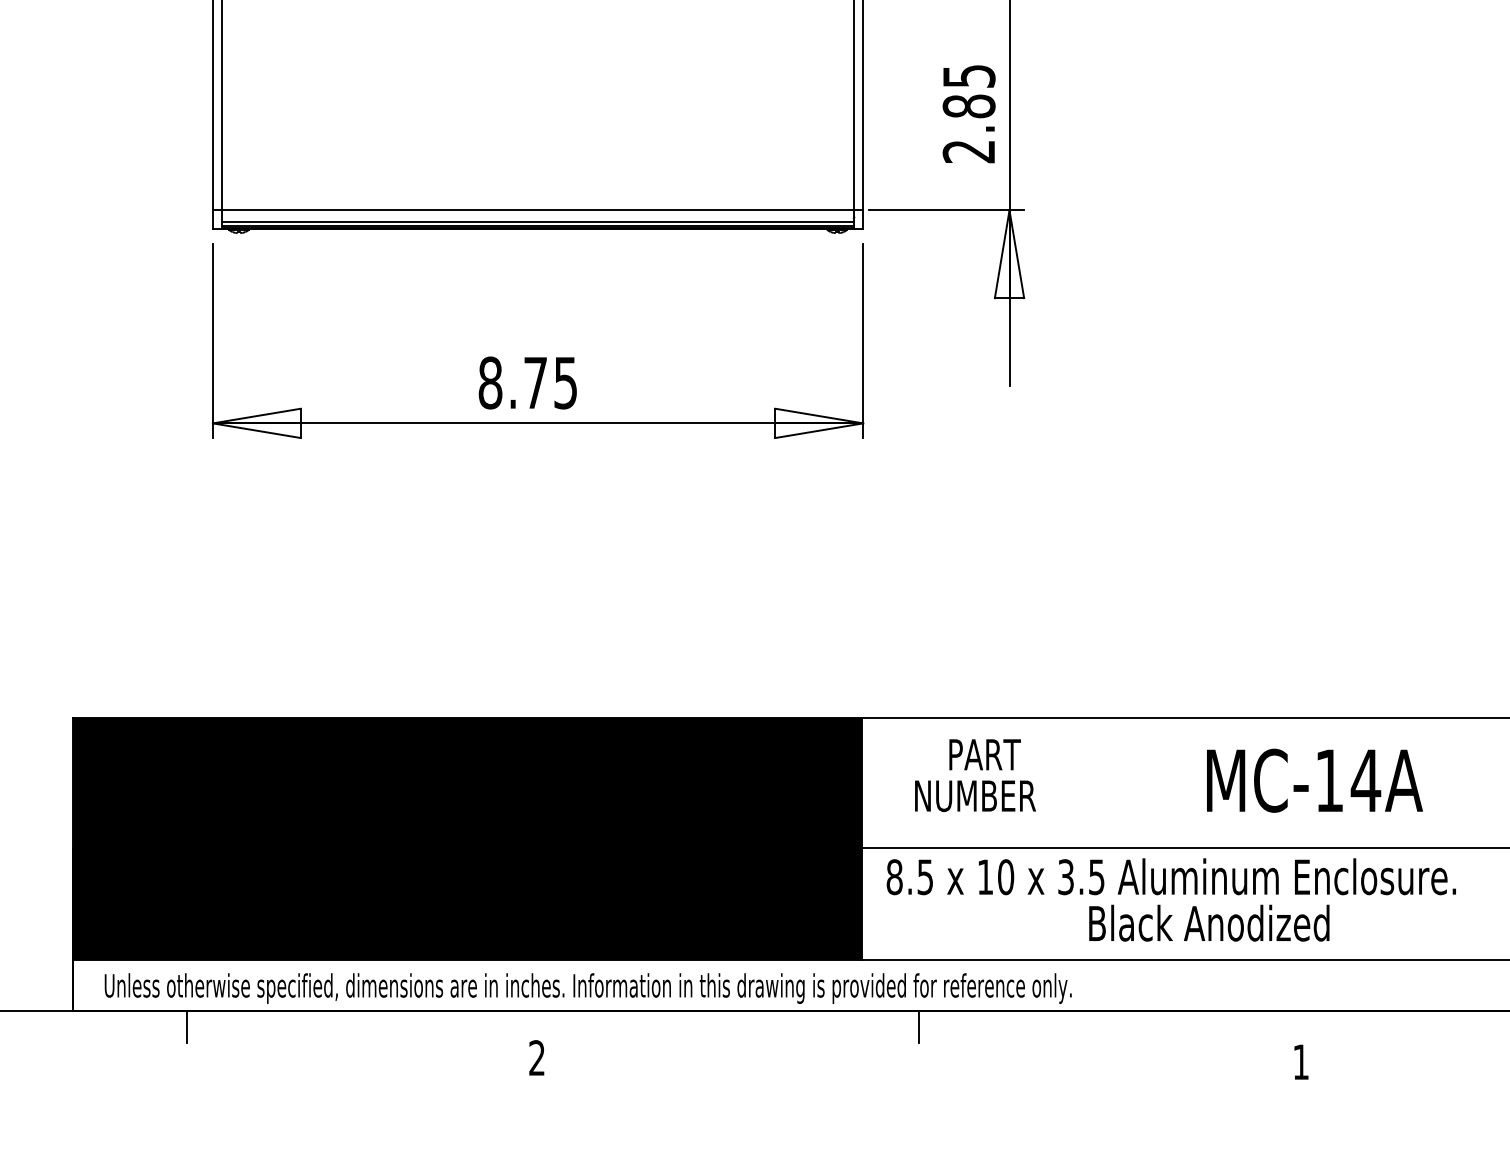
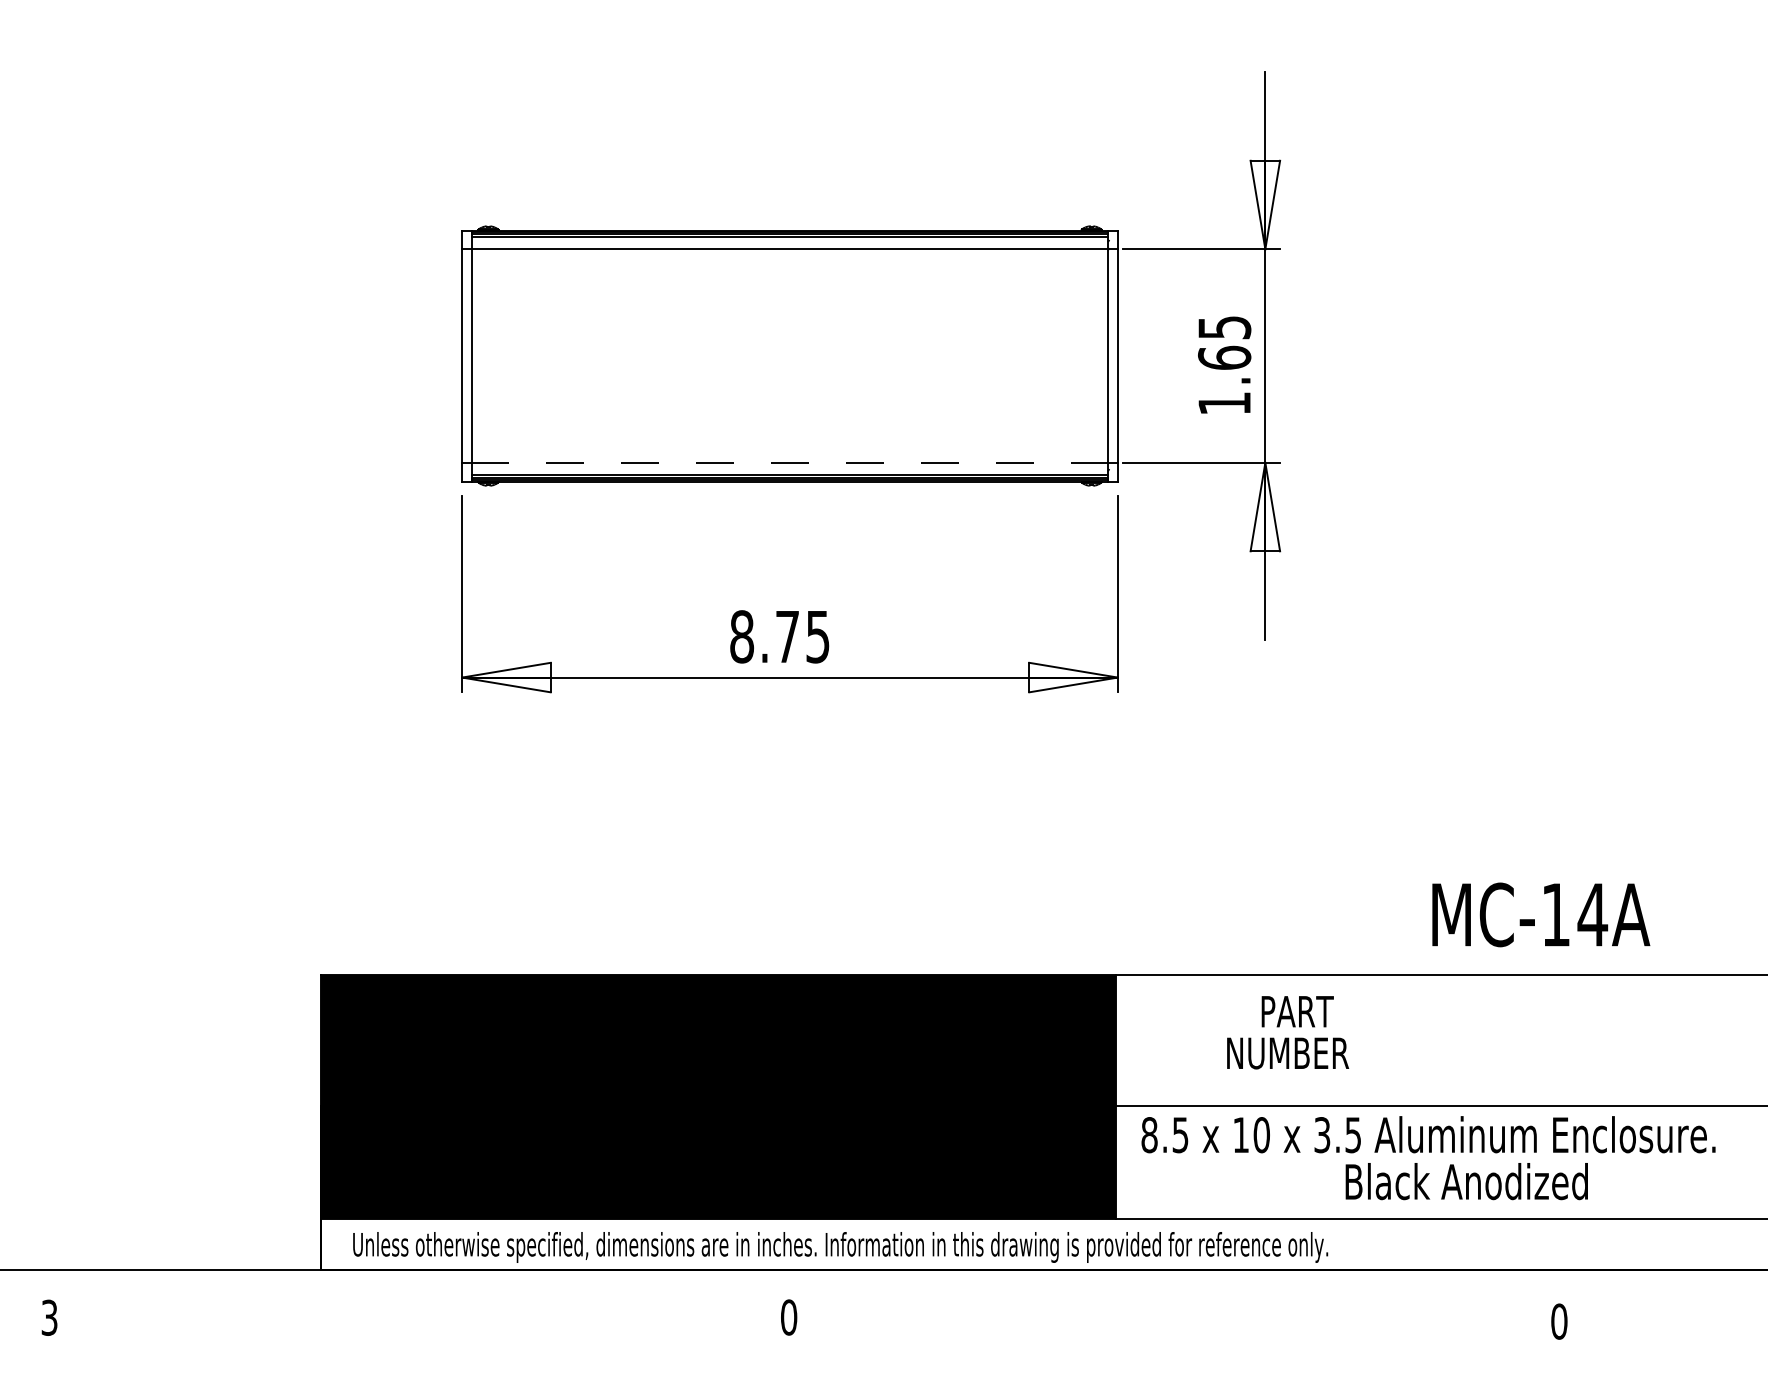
text: (969, 128) -> (1224, 380), 2.85 -> 1.65
line: (538, 210) -> (790, 462), solid -> dashed
text: (975, 775) -> (1288, 1032), moved
text: (1315, 780) -> (1541, 914), moved
line: (187, 1026) -> (436, 1285), removed
line: (919, 1026) -> (1174, 1285), removed
text: (537, 1058) -> (789, 1317), 2 -> 0
text: (1301, 1062) -> (1559, 1321), 1 -> 0

